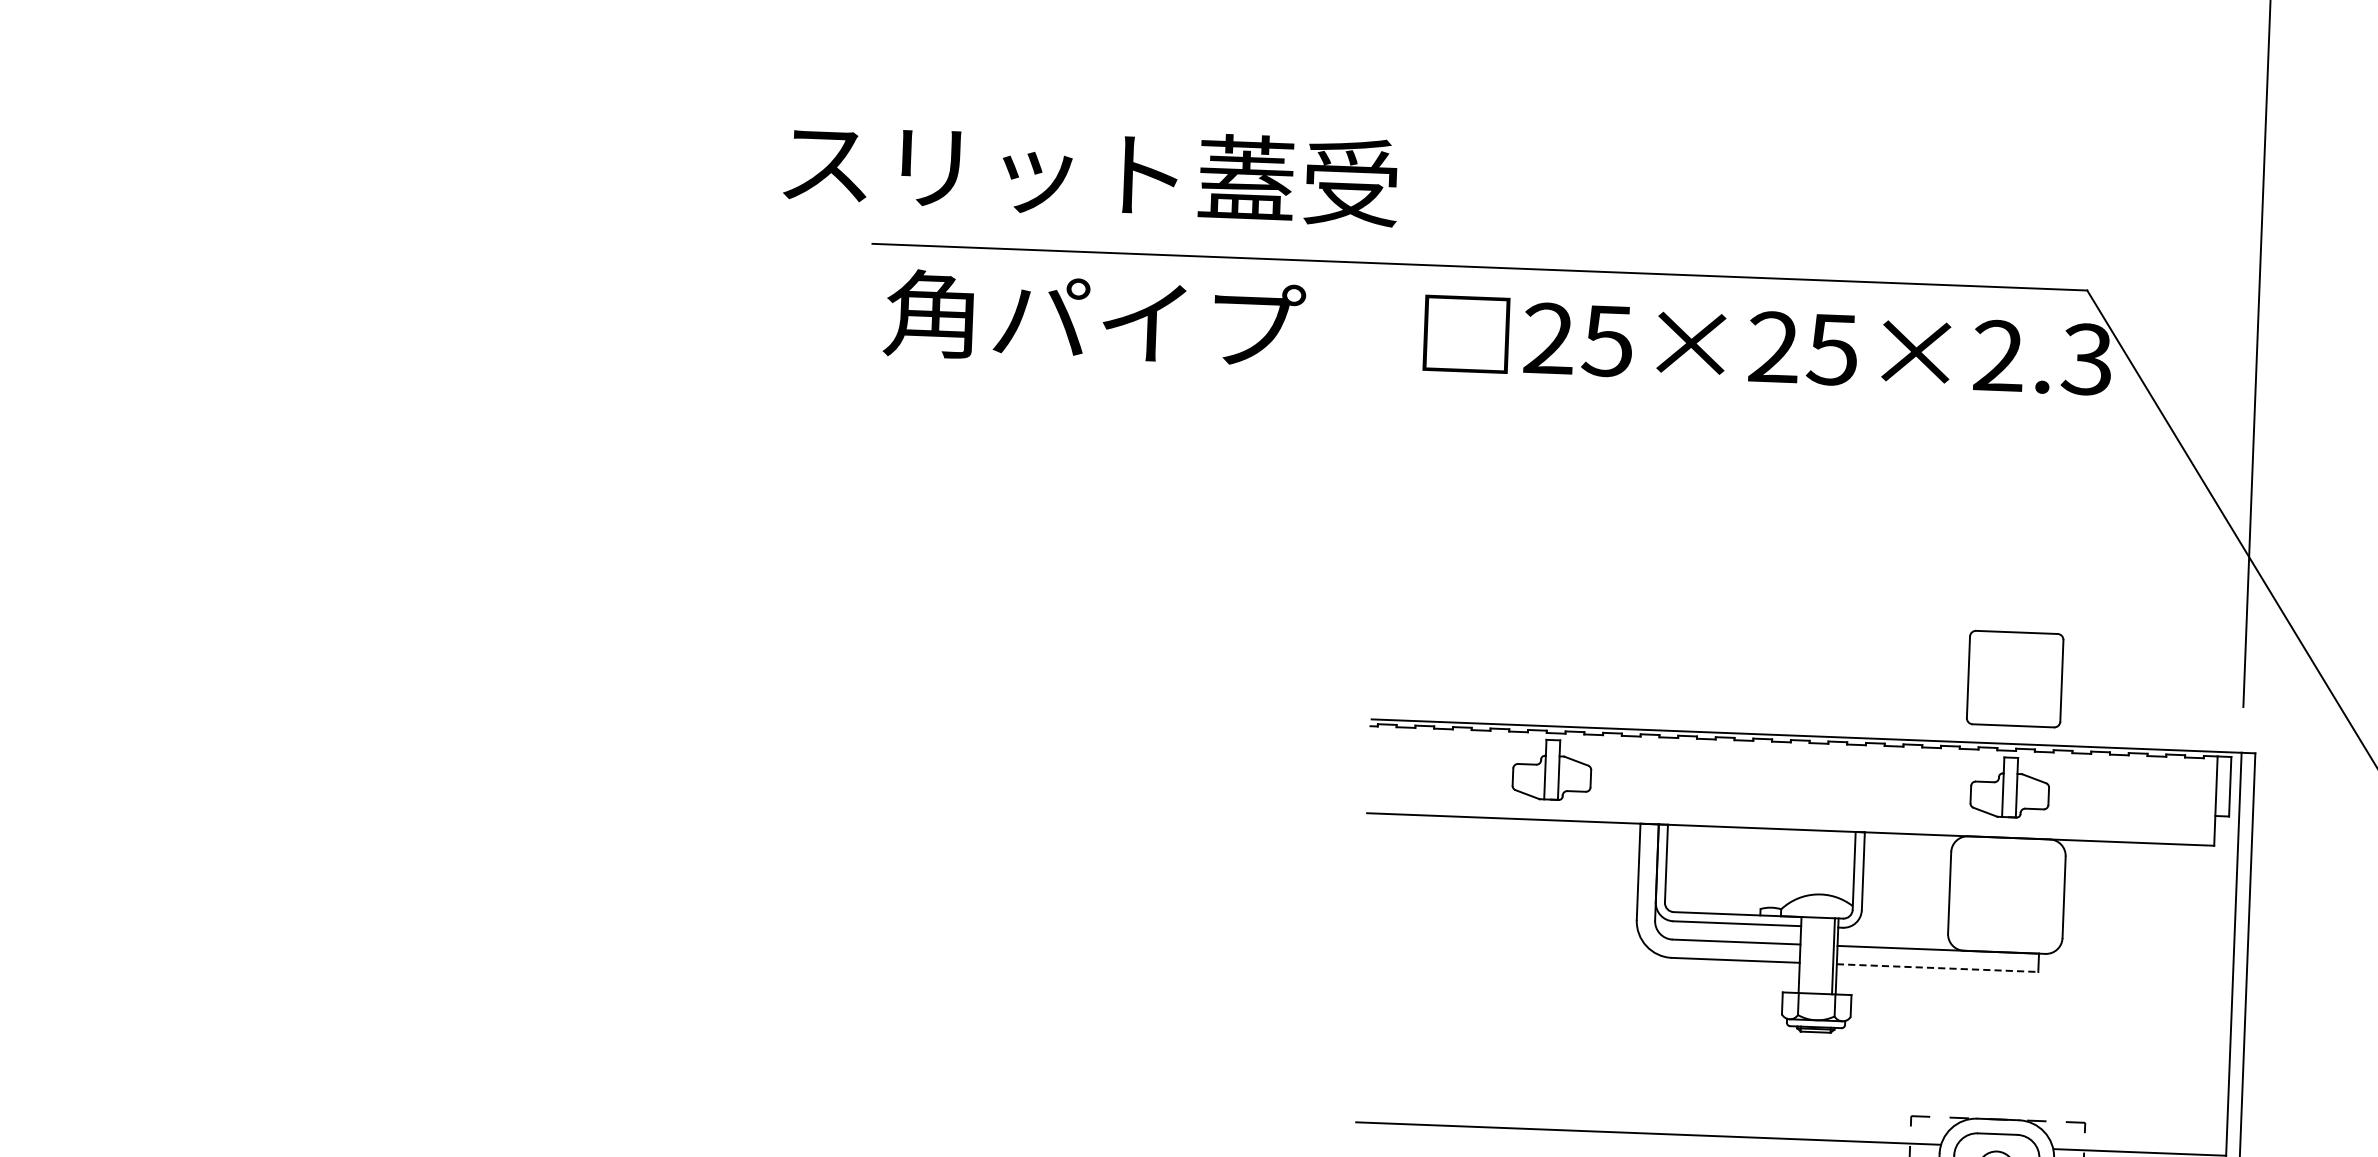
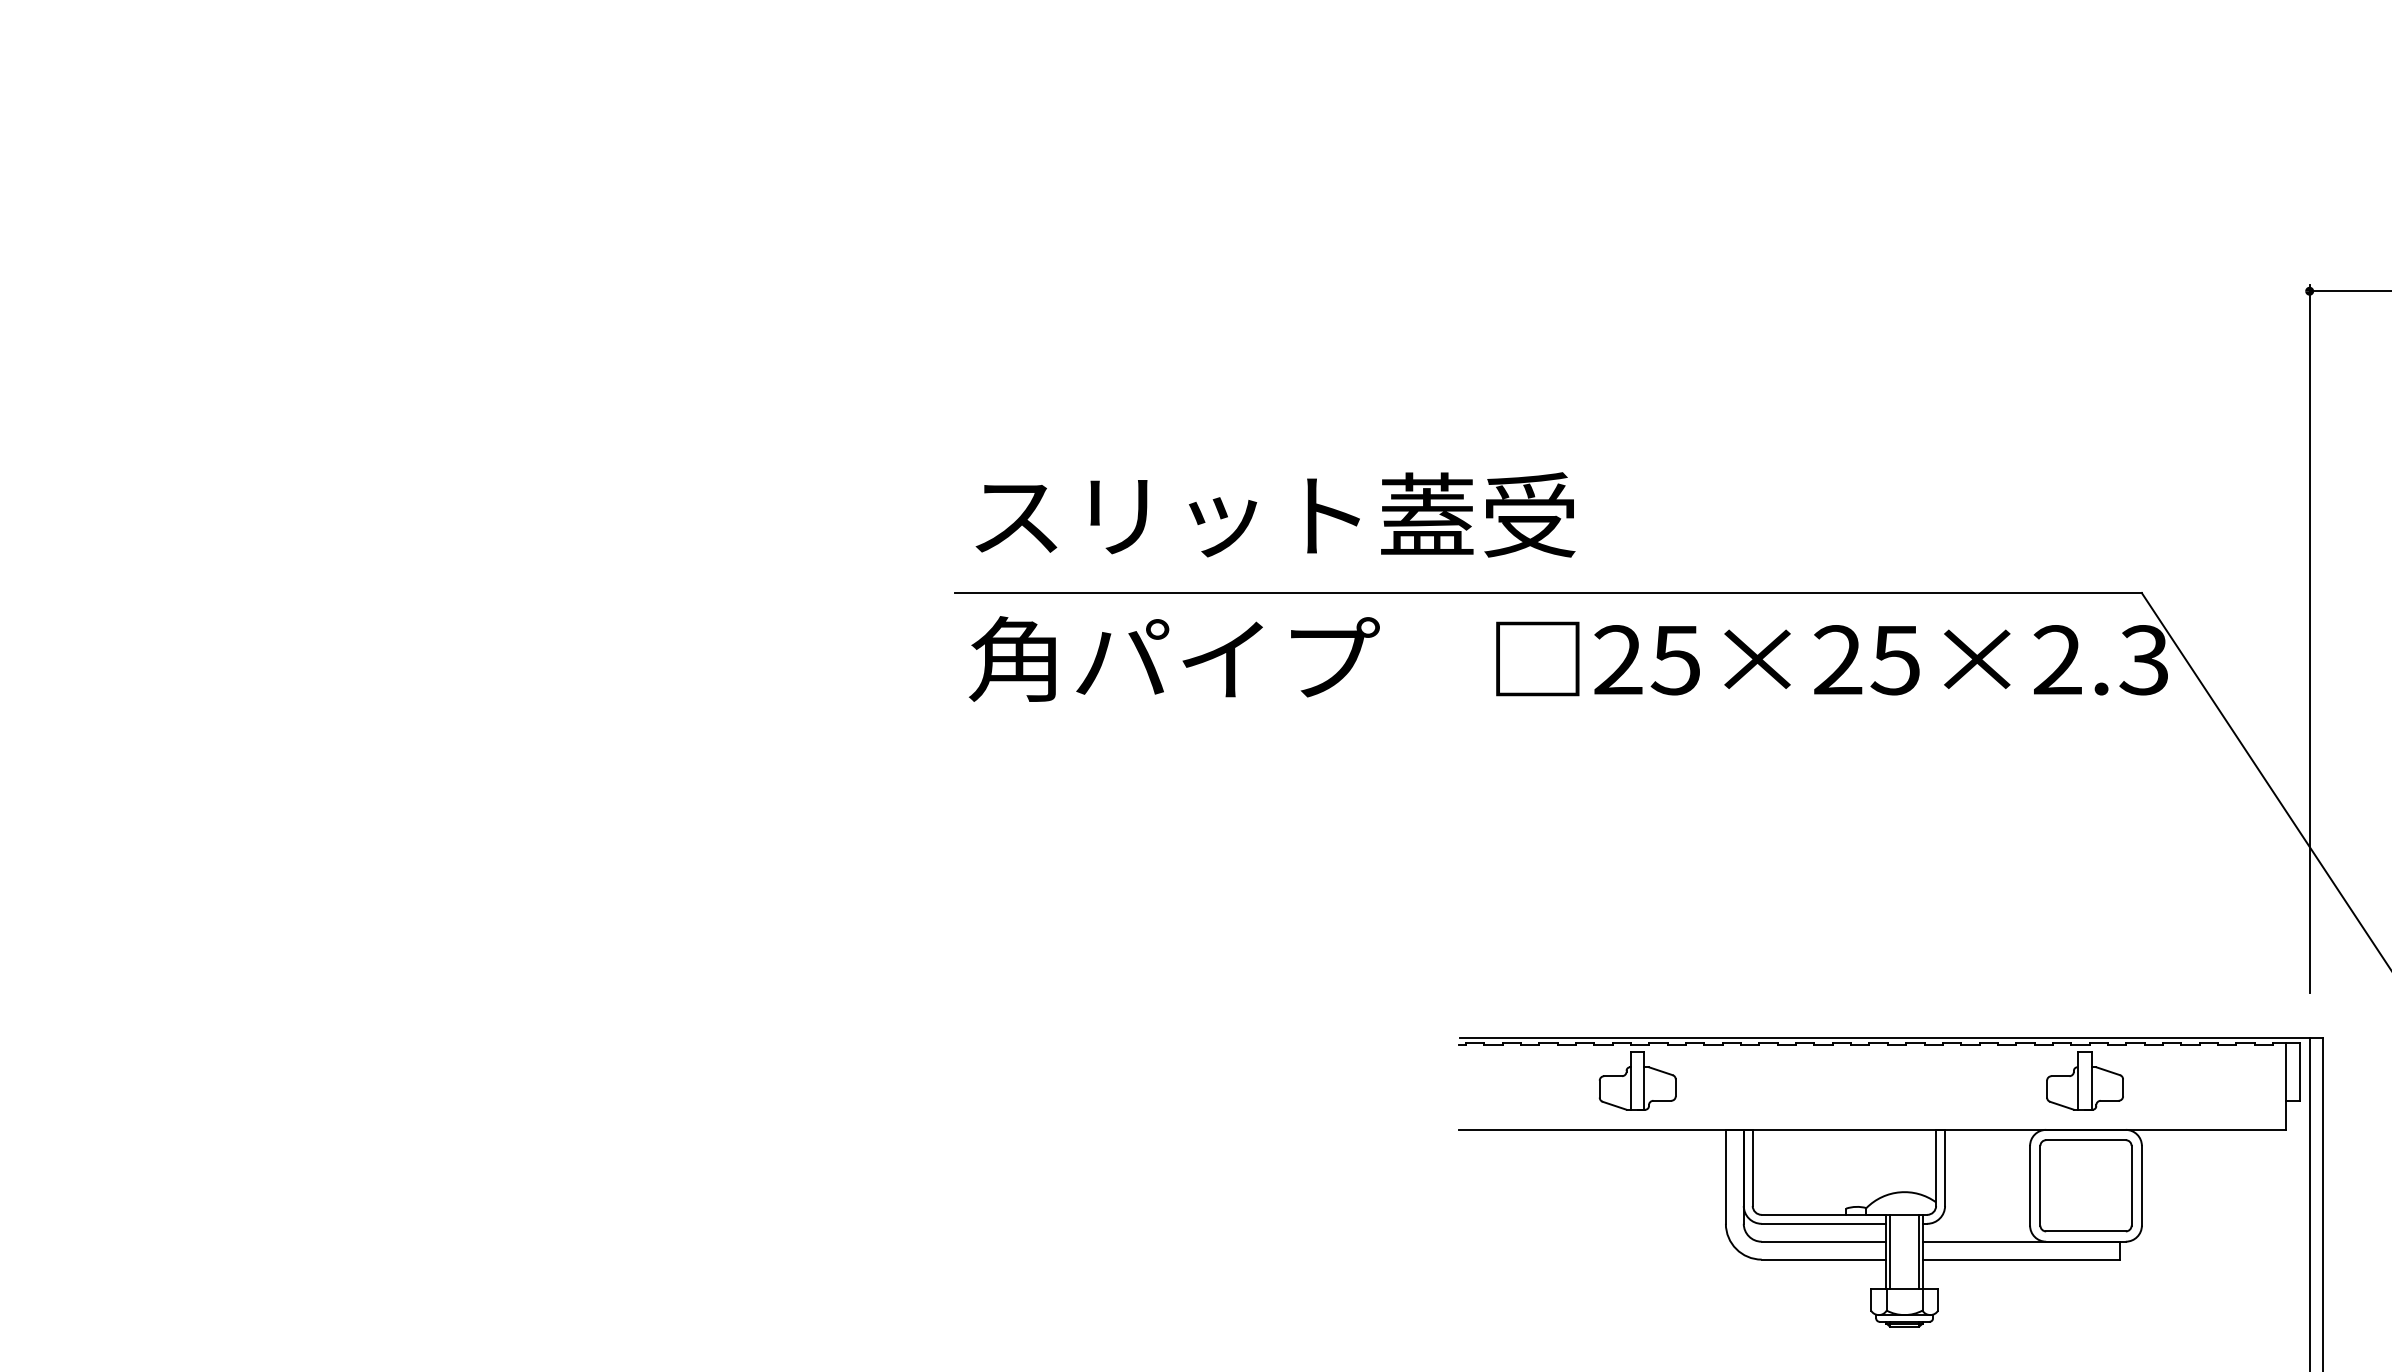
text: (1091, 171) -> (1275, 514), moved
part: (2014, 678) -> (2085, 1185), moved
line: (1804, 954) -> (1890, 1251), added
line: (1937, 968) -> (2021, 1259), dashed -> solid

